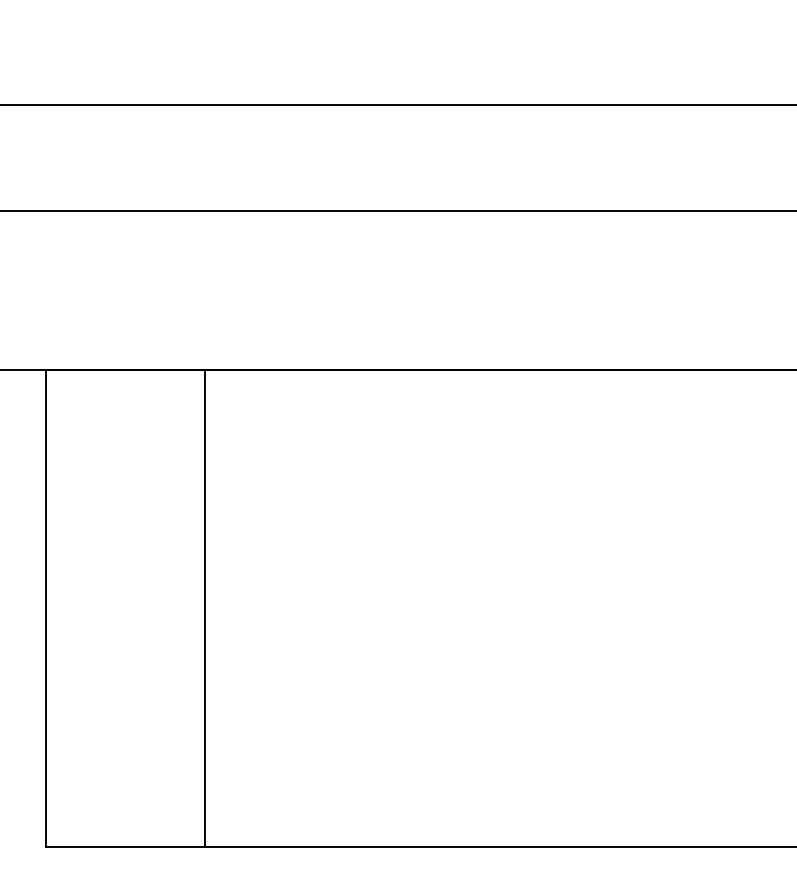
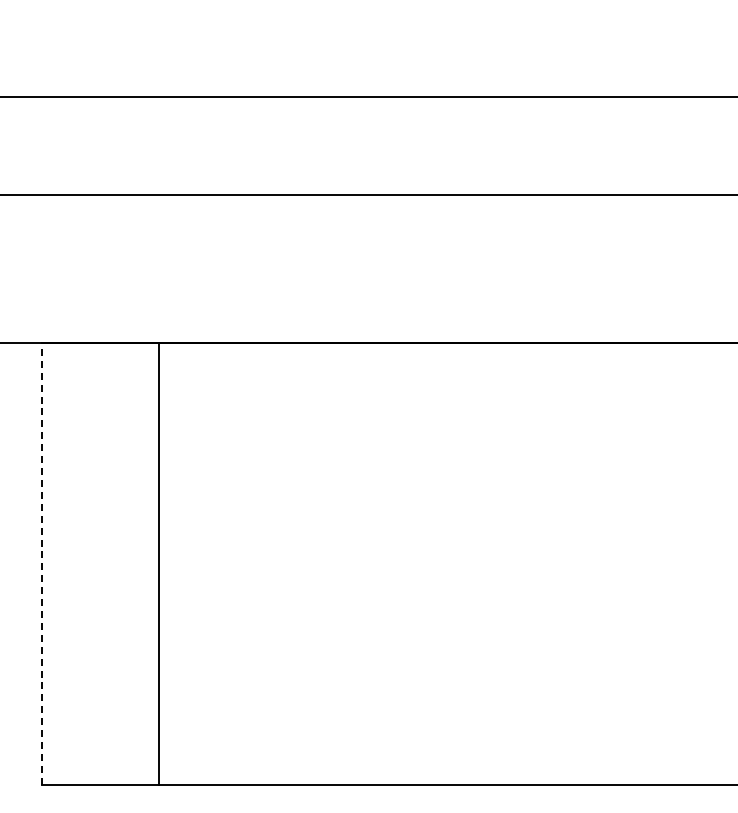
line: (46, 608) -> (42, 563), solid -> dashed
line: (204, 608) -> (158, 563), moved

